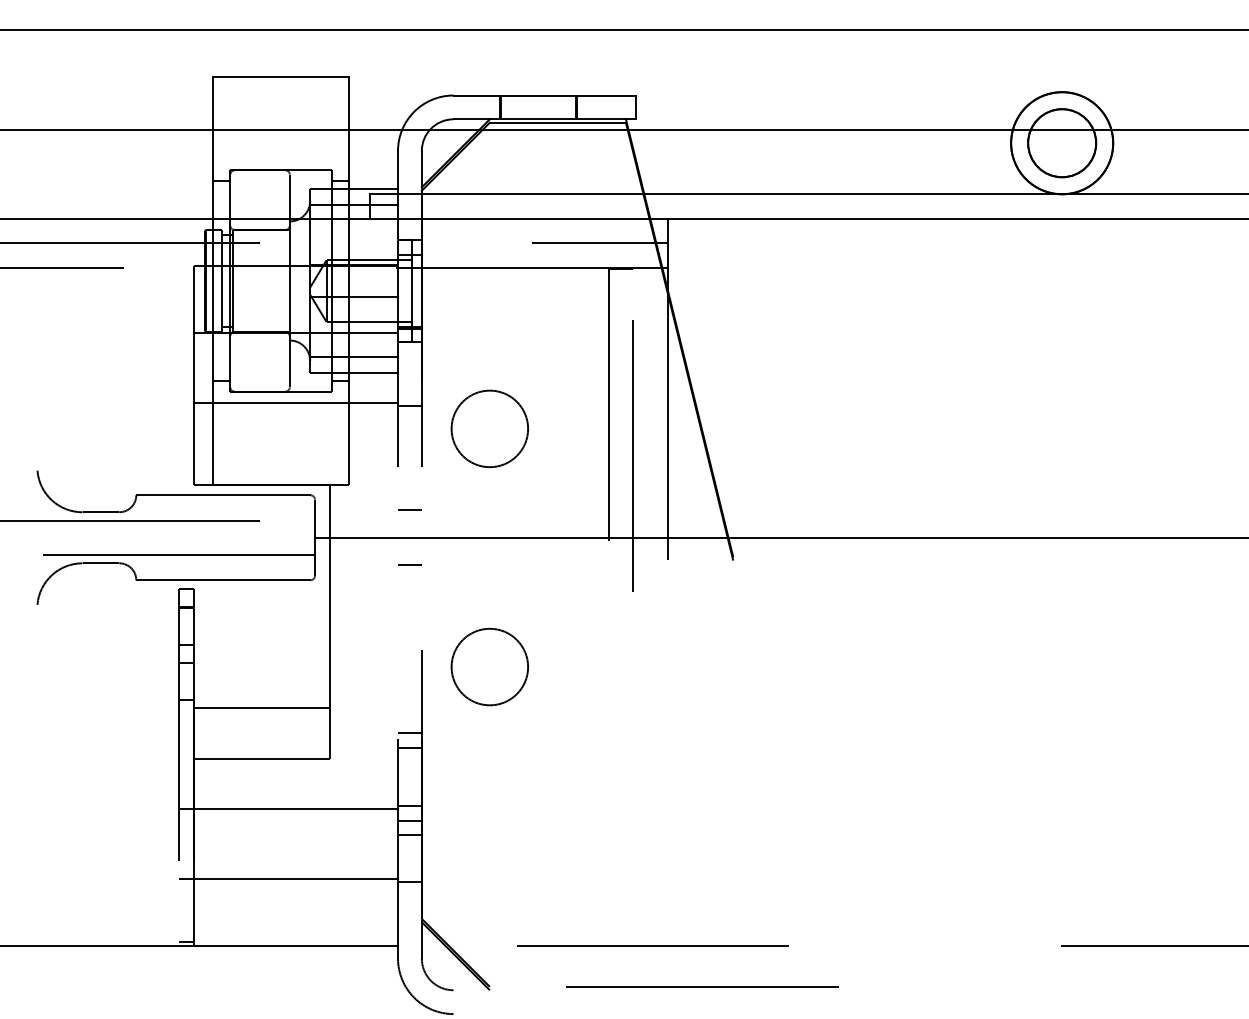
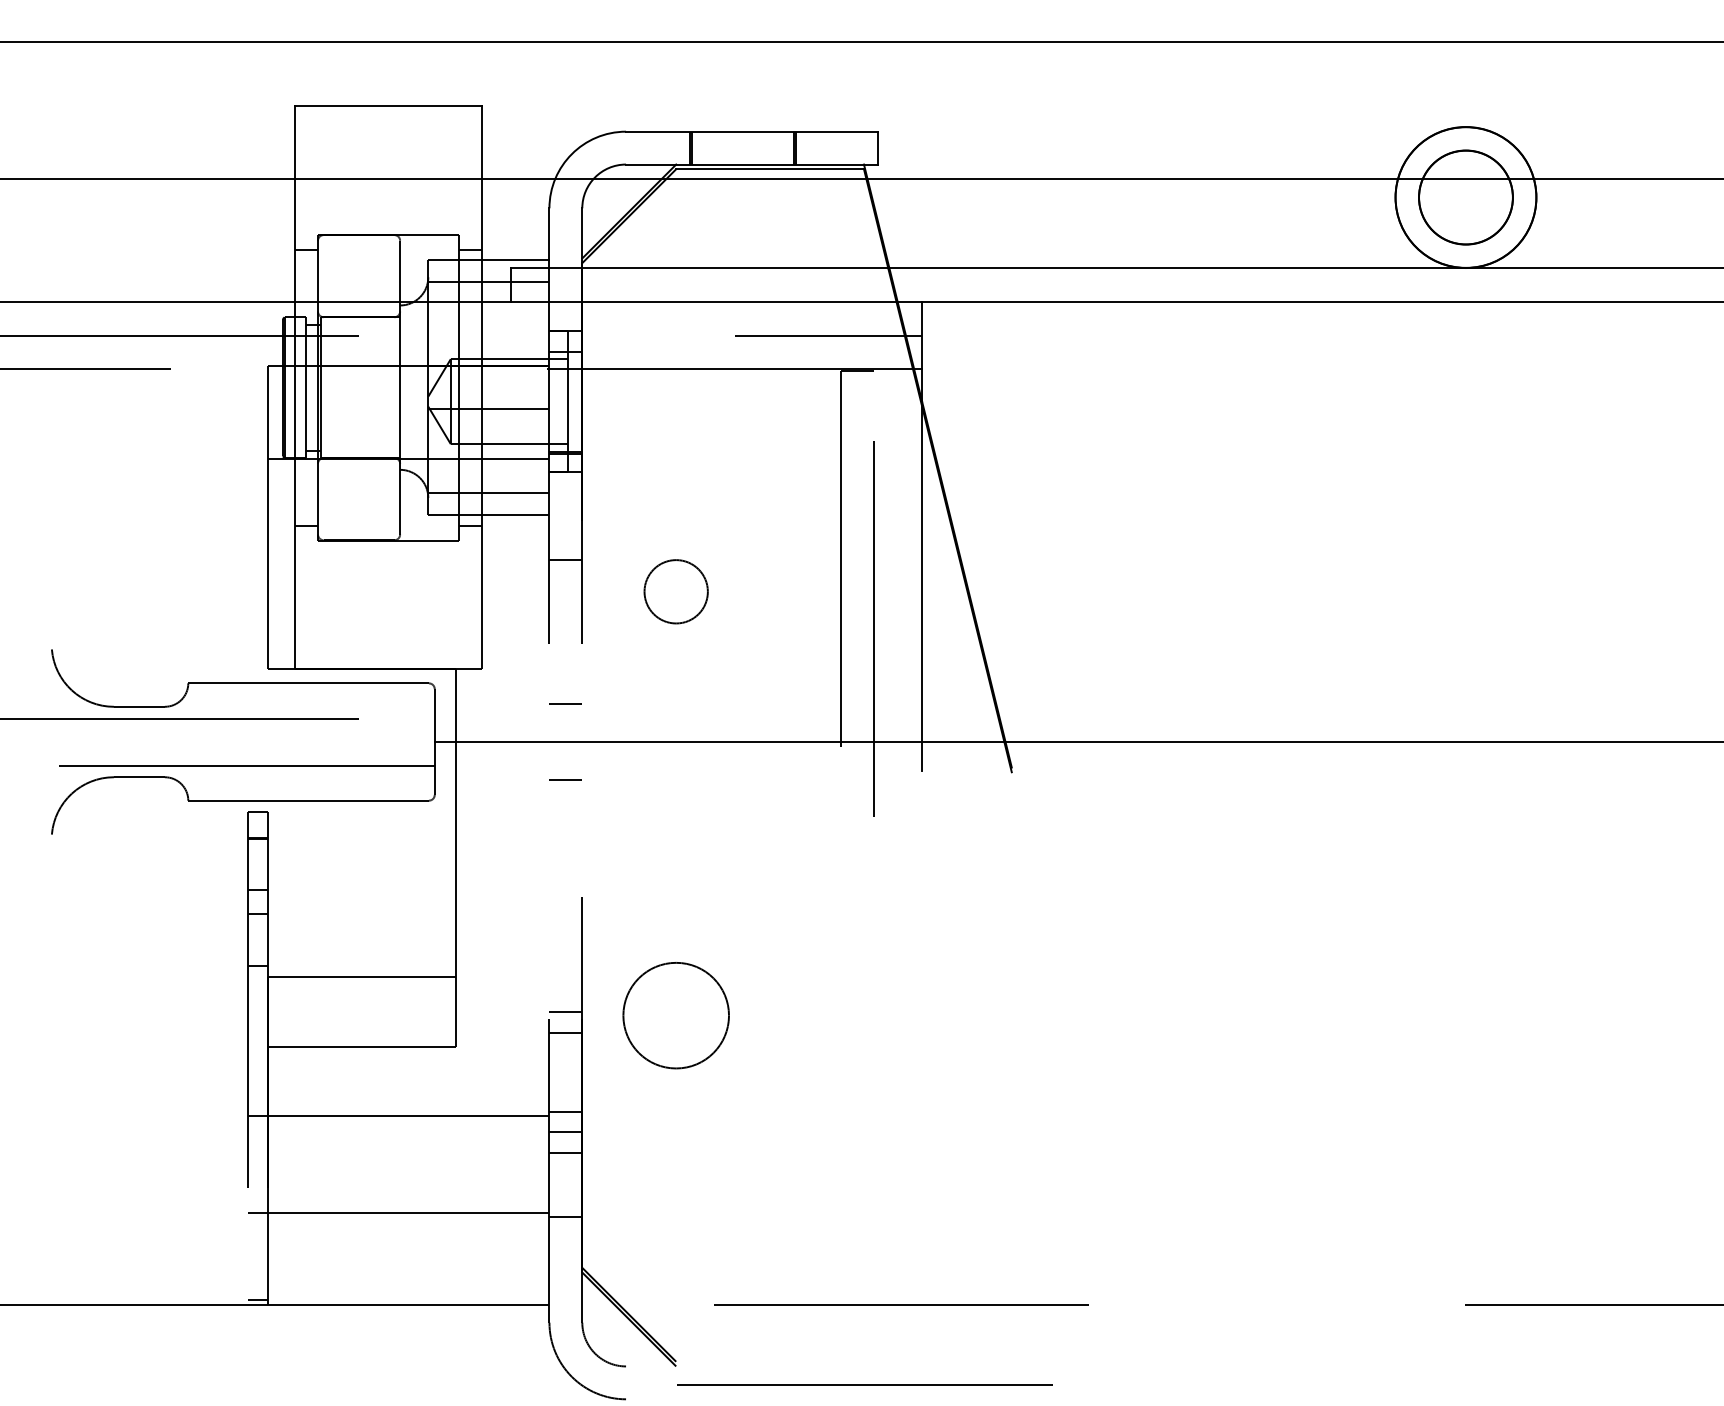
line: (295, 402) -> (407, 555), removed
circle: (489, 428) -> (675, 591), size x0.6
circle: (489, 666) -> (675, 1014), moved
line: (702, 986) -> (864, 1384), moved

